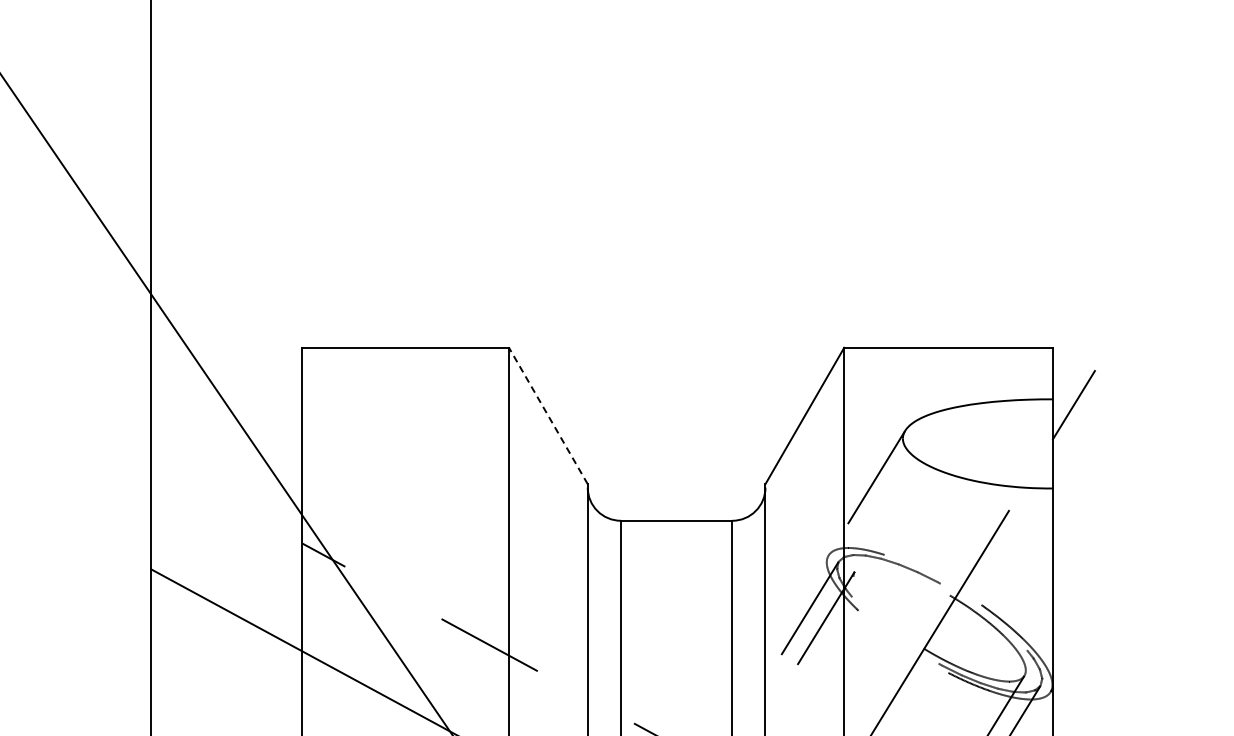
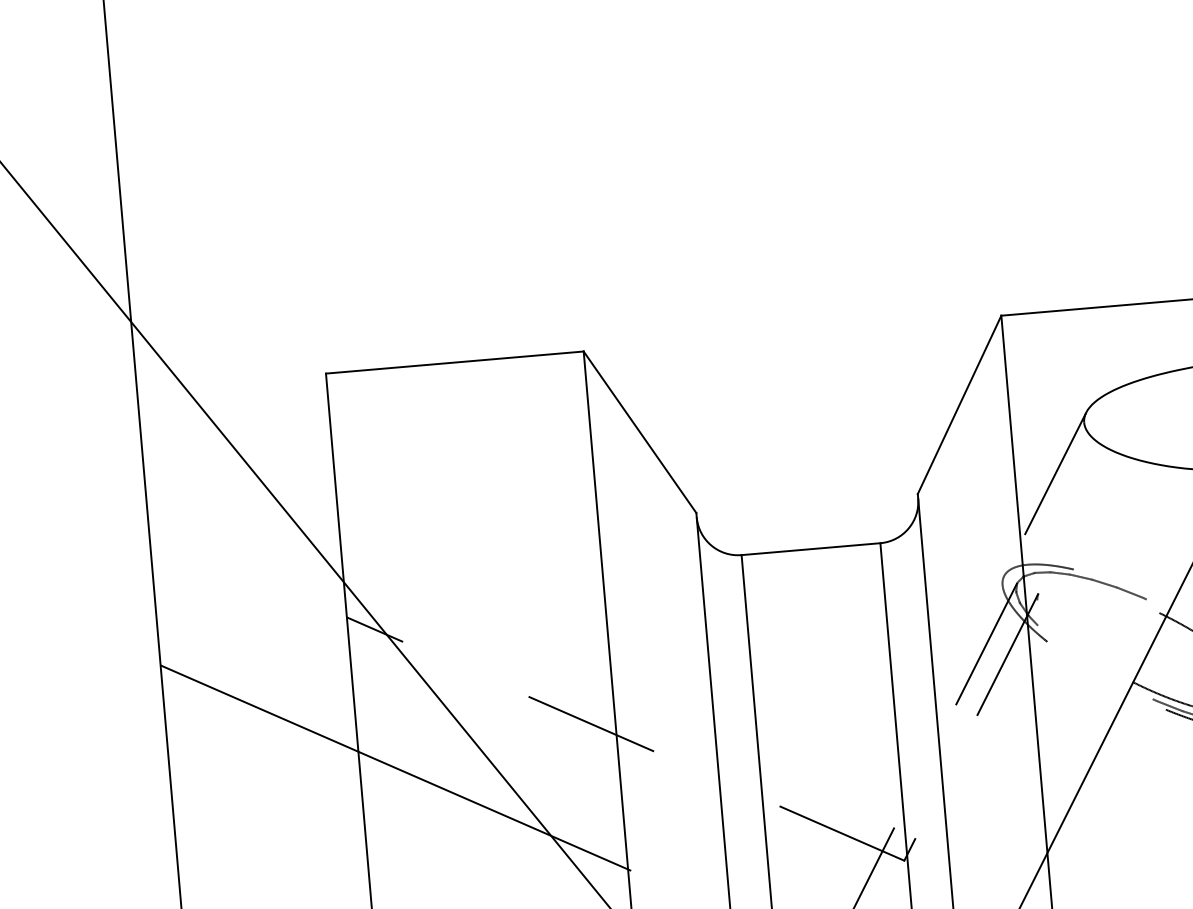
line: (548, 415) -> (640, 431), dashed -> solid

